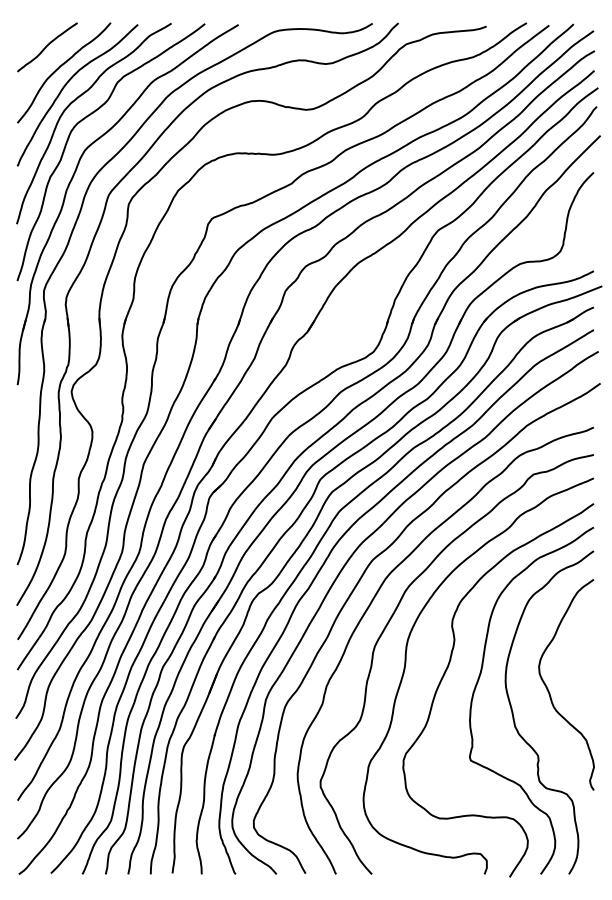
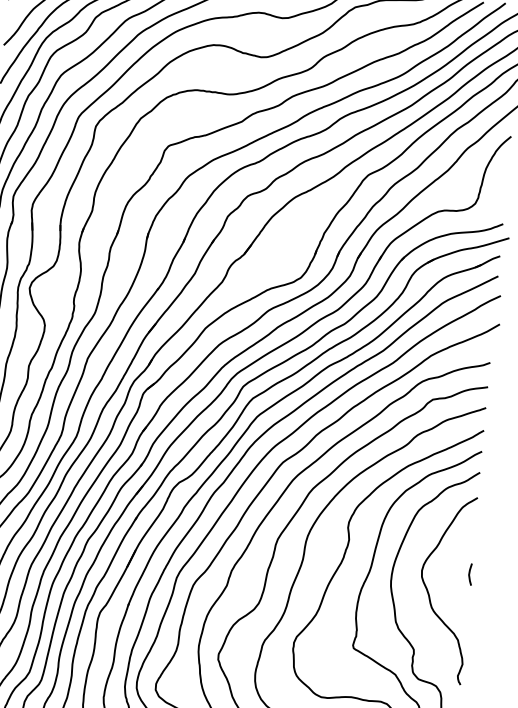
curve: (593, 665) -> (470, 574), added

